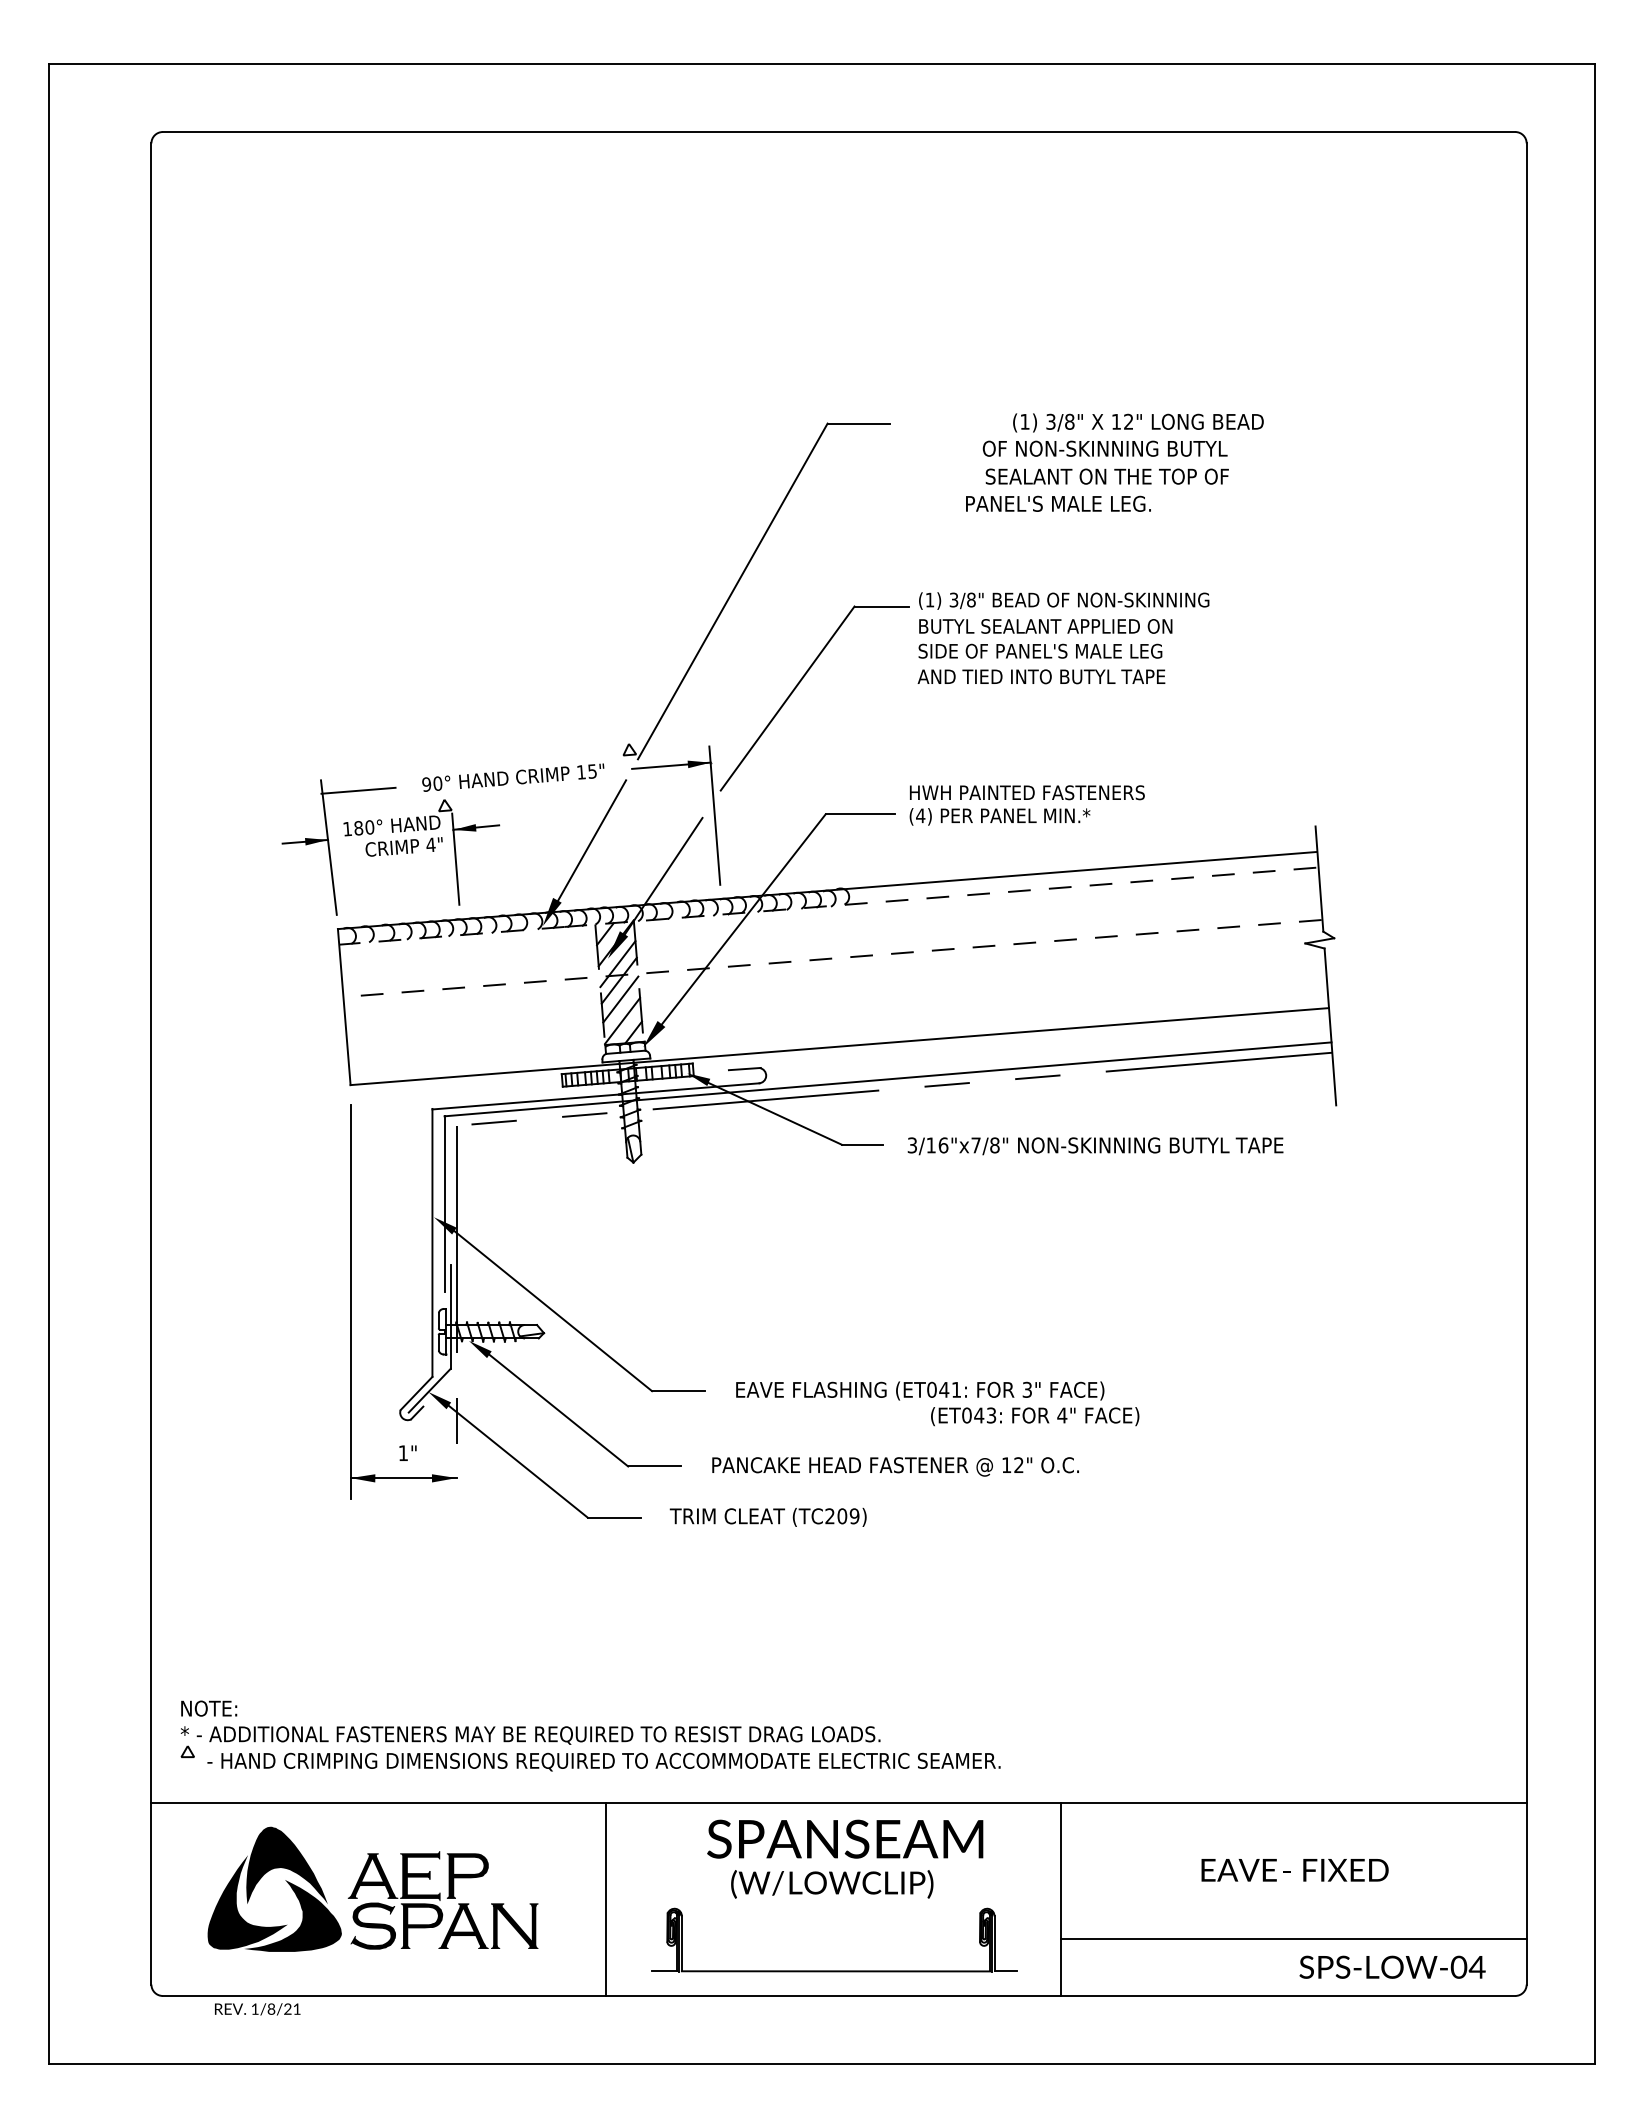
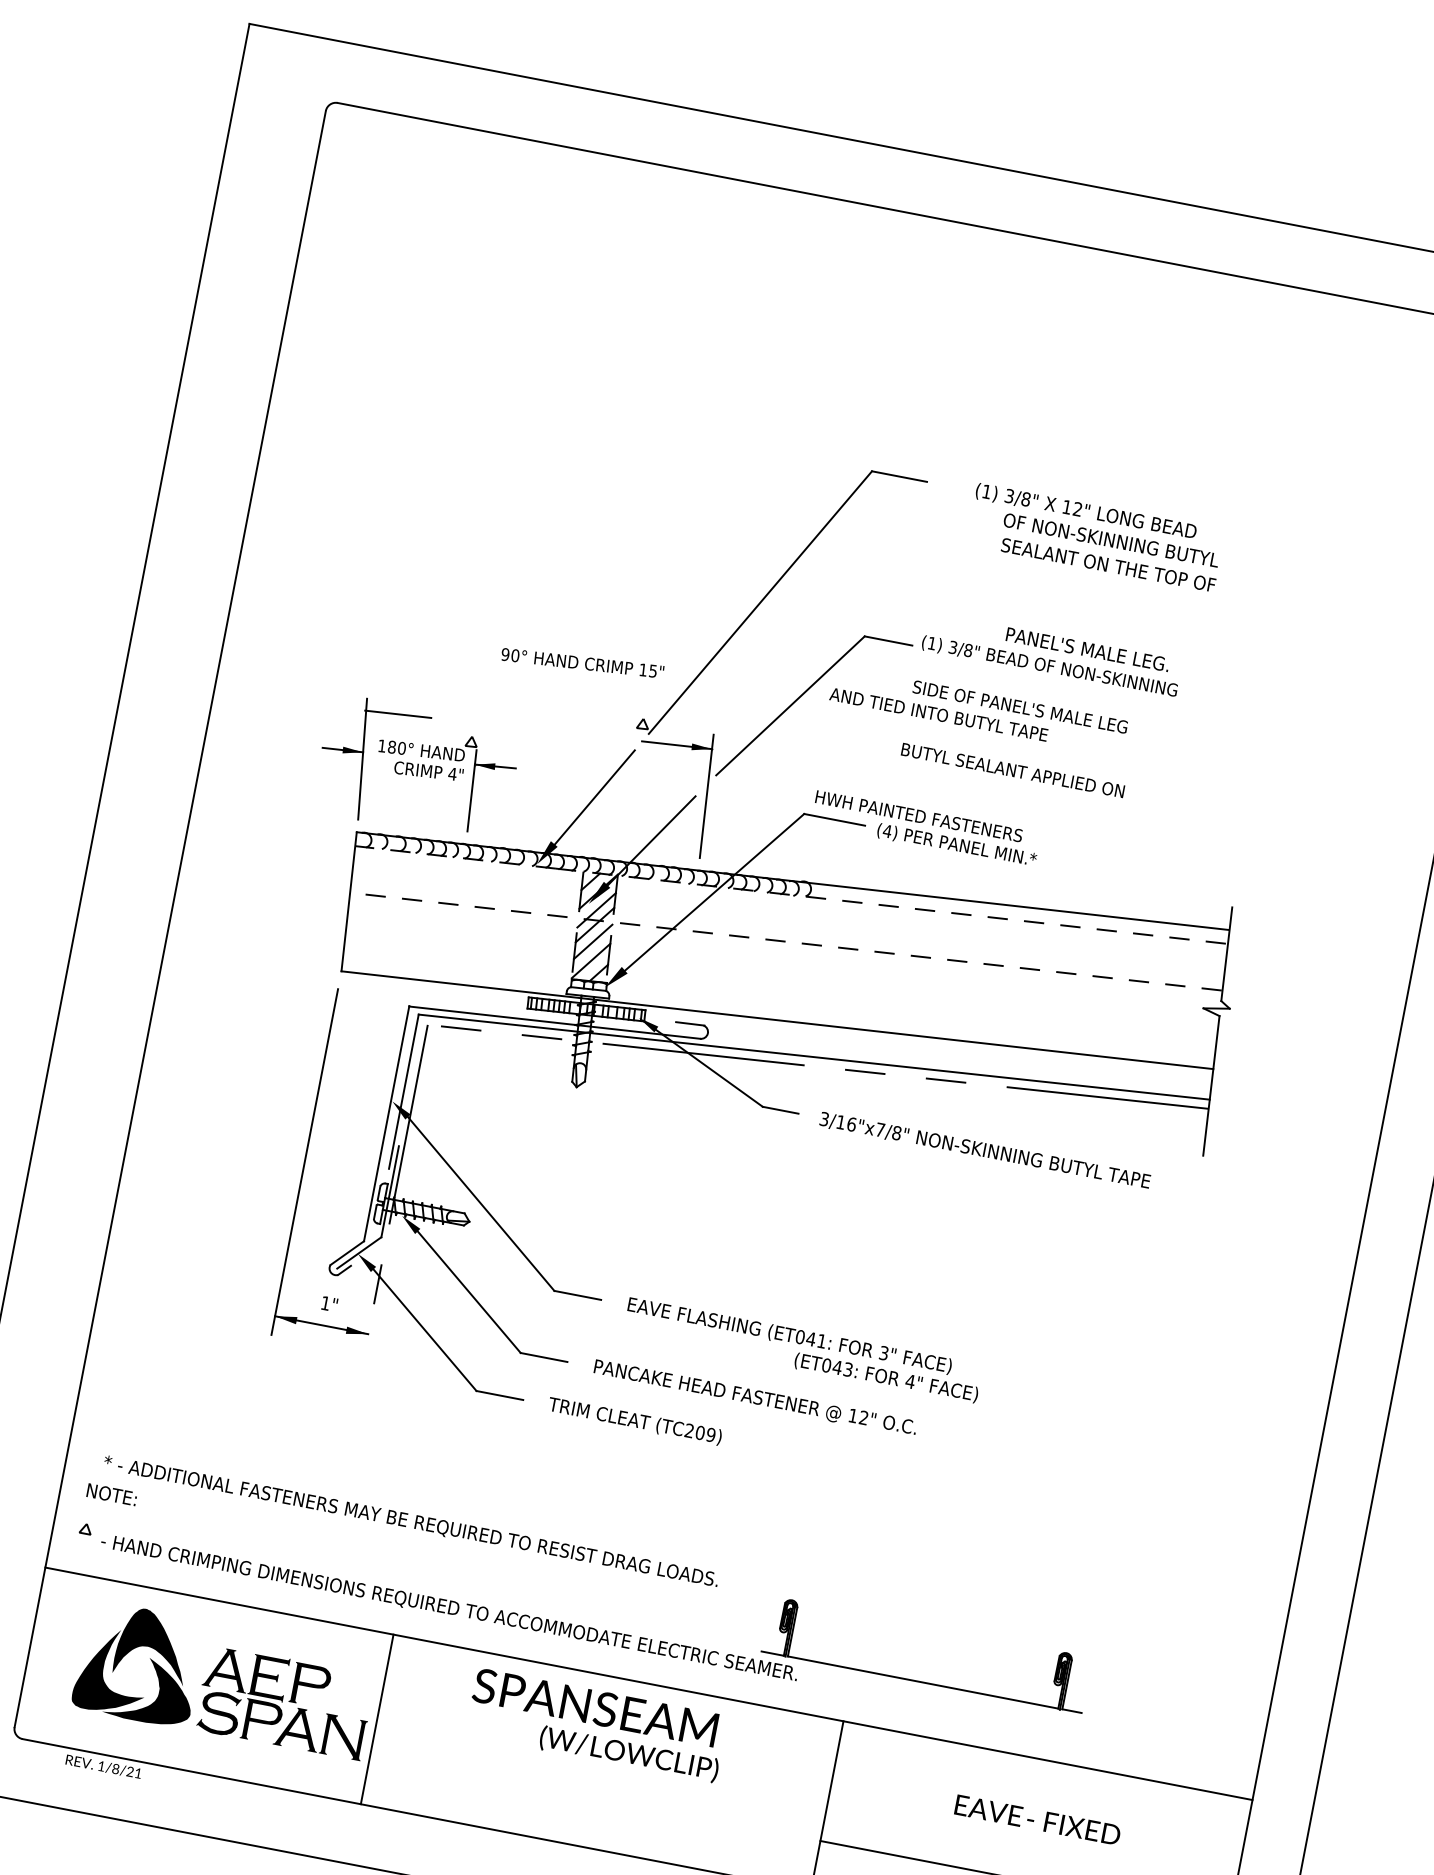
text: (1138, 422) -> (1086, 511), moved
text: (1058, 503) -> (1087, 649), moved
text: (1045, 626) -> (1012, 770), moved
text: (1041, 676) -> (938, 714), moved
text: (513, 777) -> (582, 663), moved
text: (1027, 792) -> (919, 816), moved
text: (530, 1735) -> (411, 1522), moved
text: (845, 1838) -> (595, 1707), moved
line: (606, 1898) -> (377, 1718), moved
part: (834, 1970) -> (921, 1681), moved

